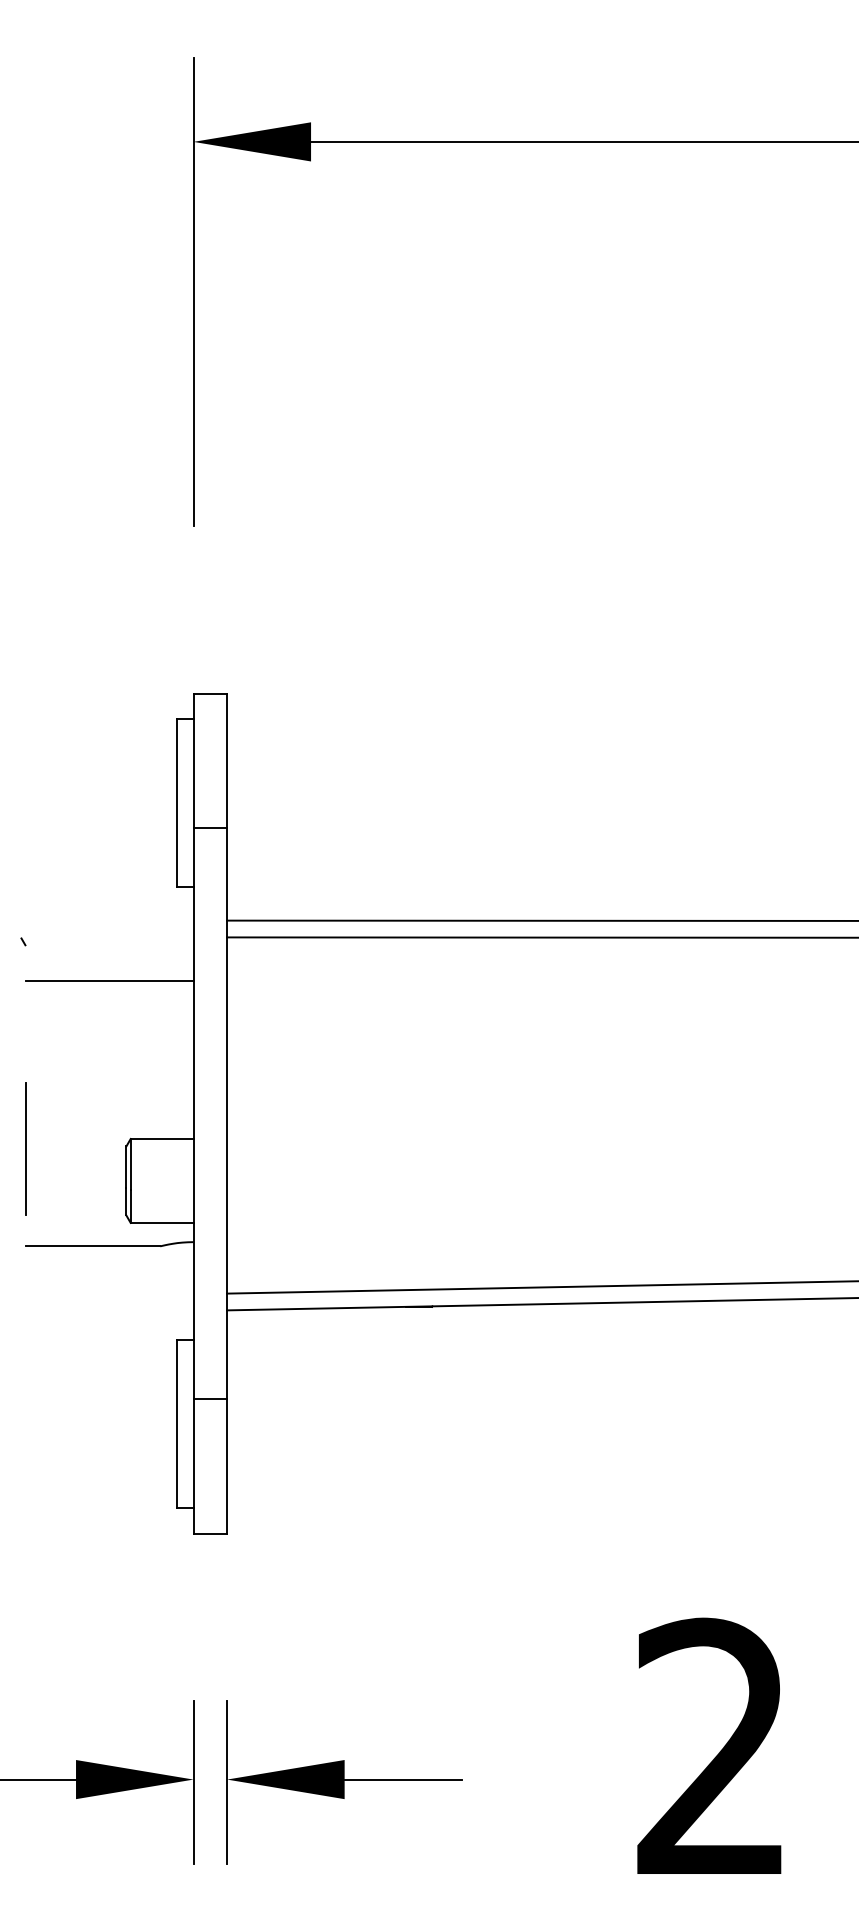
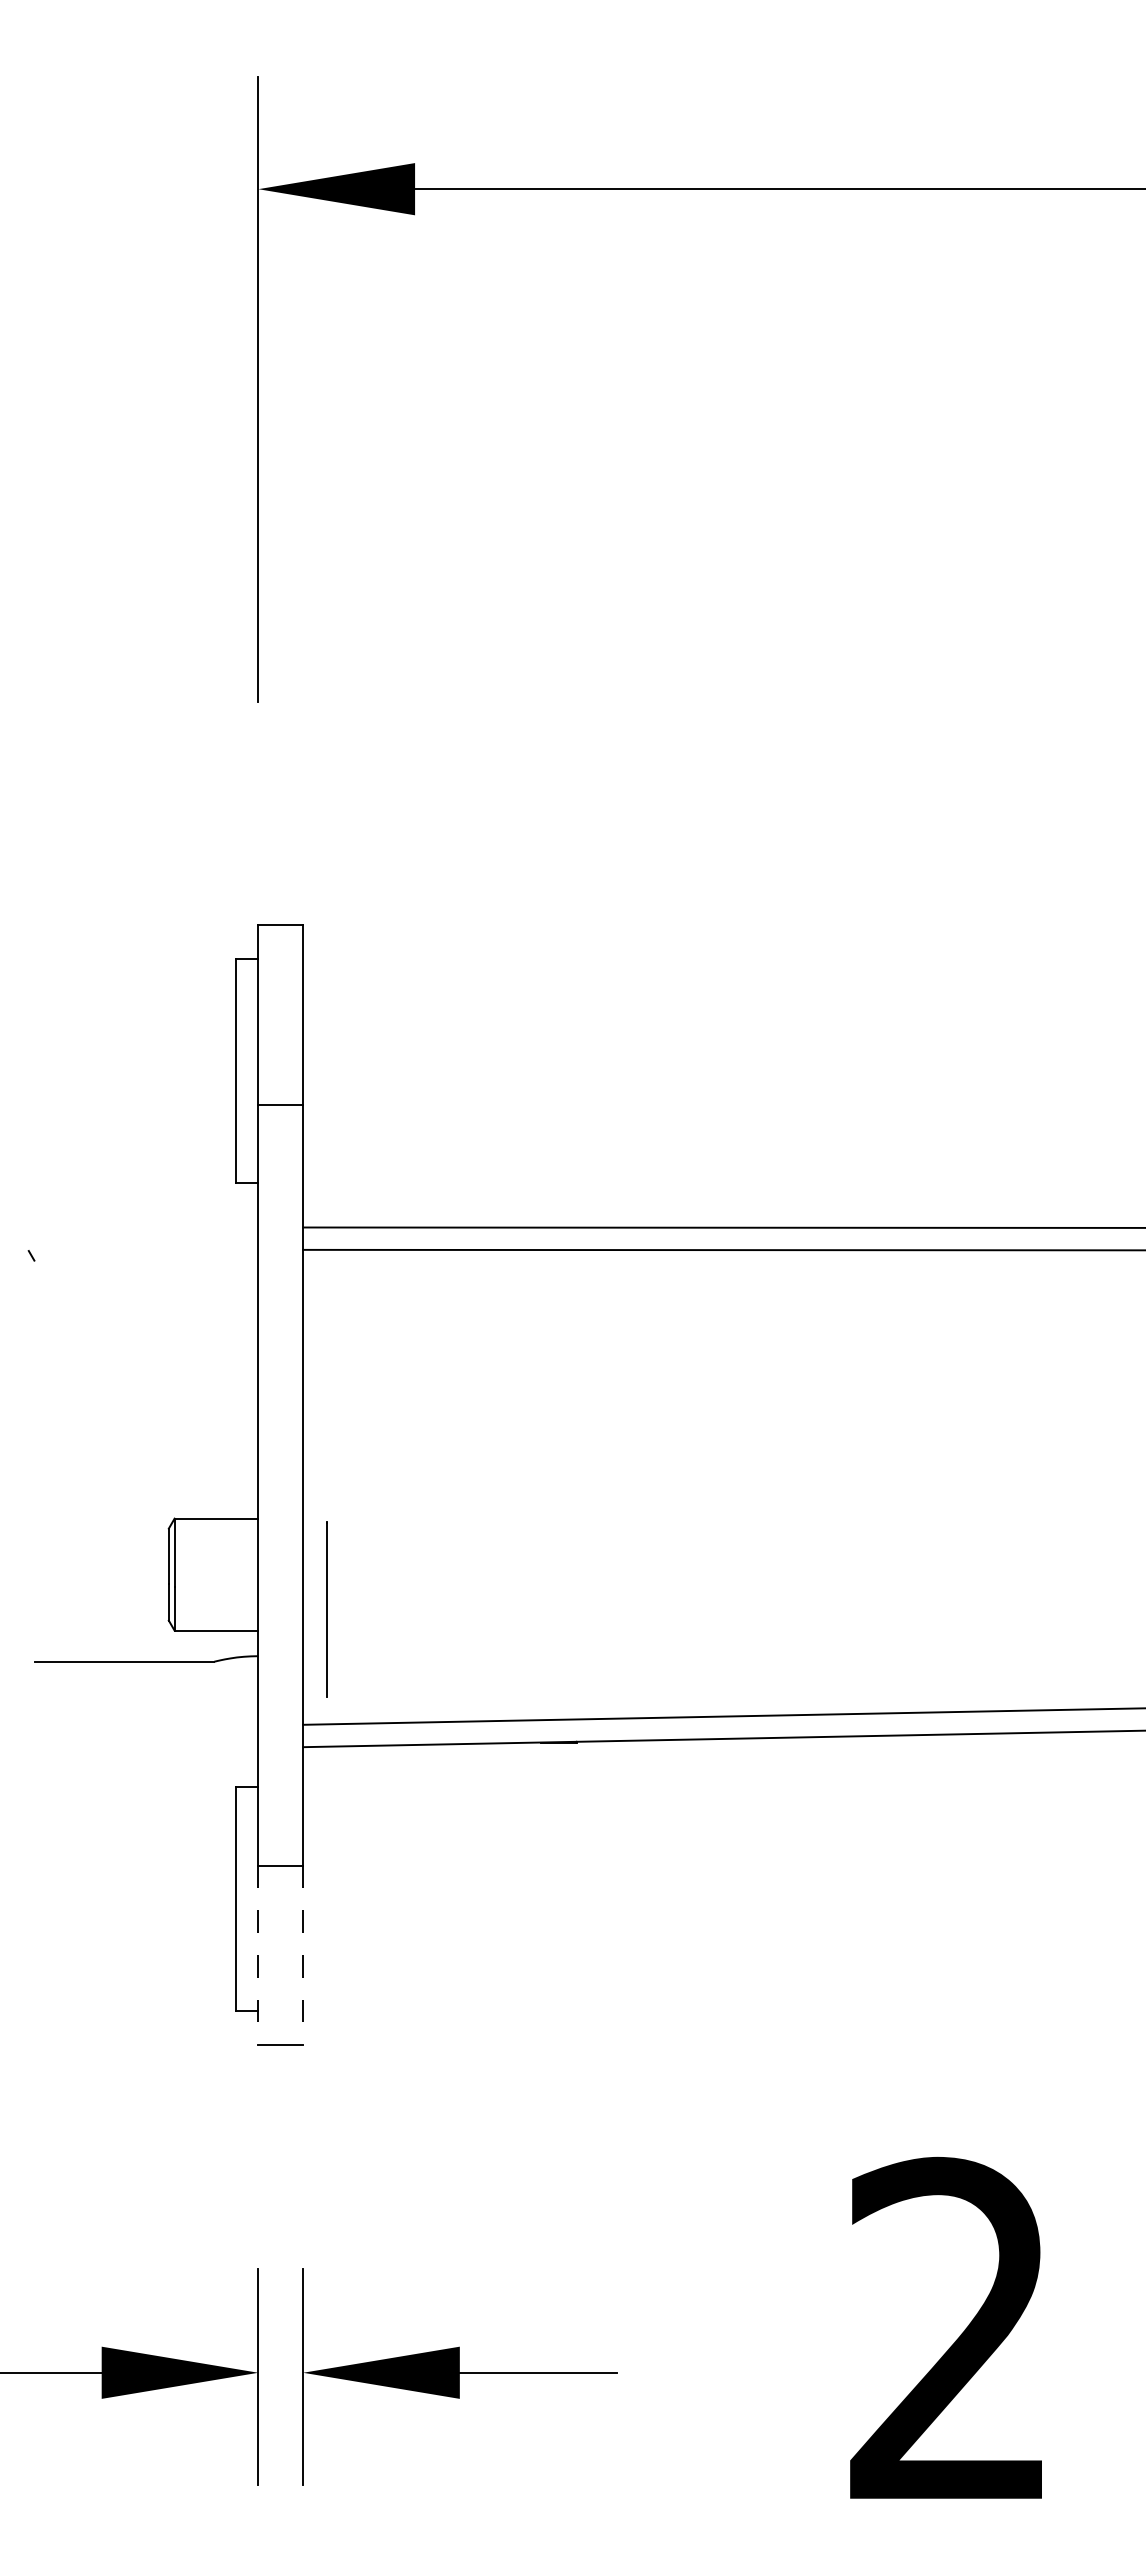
line: (109, 981) -> (146, 1308), removed
line: (25, 1148) -> (326, 1609), moved
line: (193, 1466) -> (258, 1955), solid -> dashed
line: (227, 1466) -> (303, 1955), solid -> dashed

